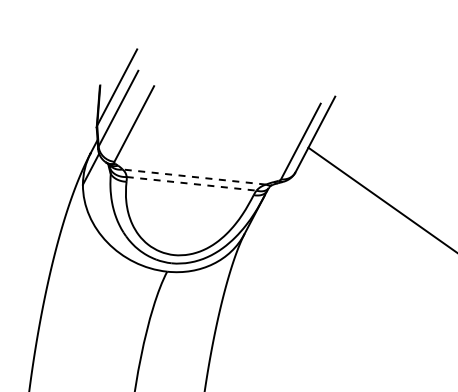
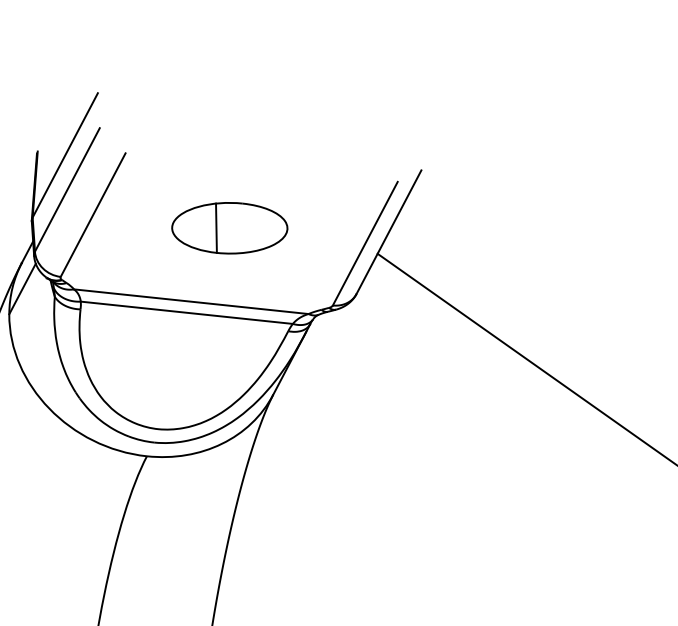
part: (217, 131) -> (229, 227), added
line: (193, 177) -> (189, 302), dashed -> solid
line: (192, 183) -> (188, 312), dashed -> solid

